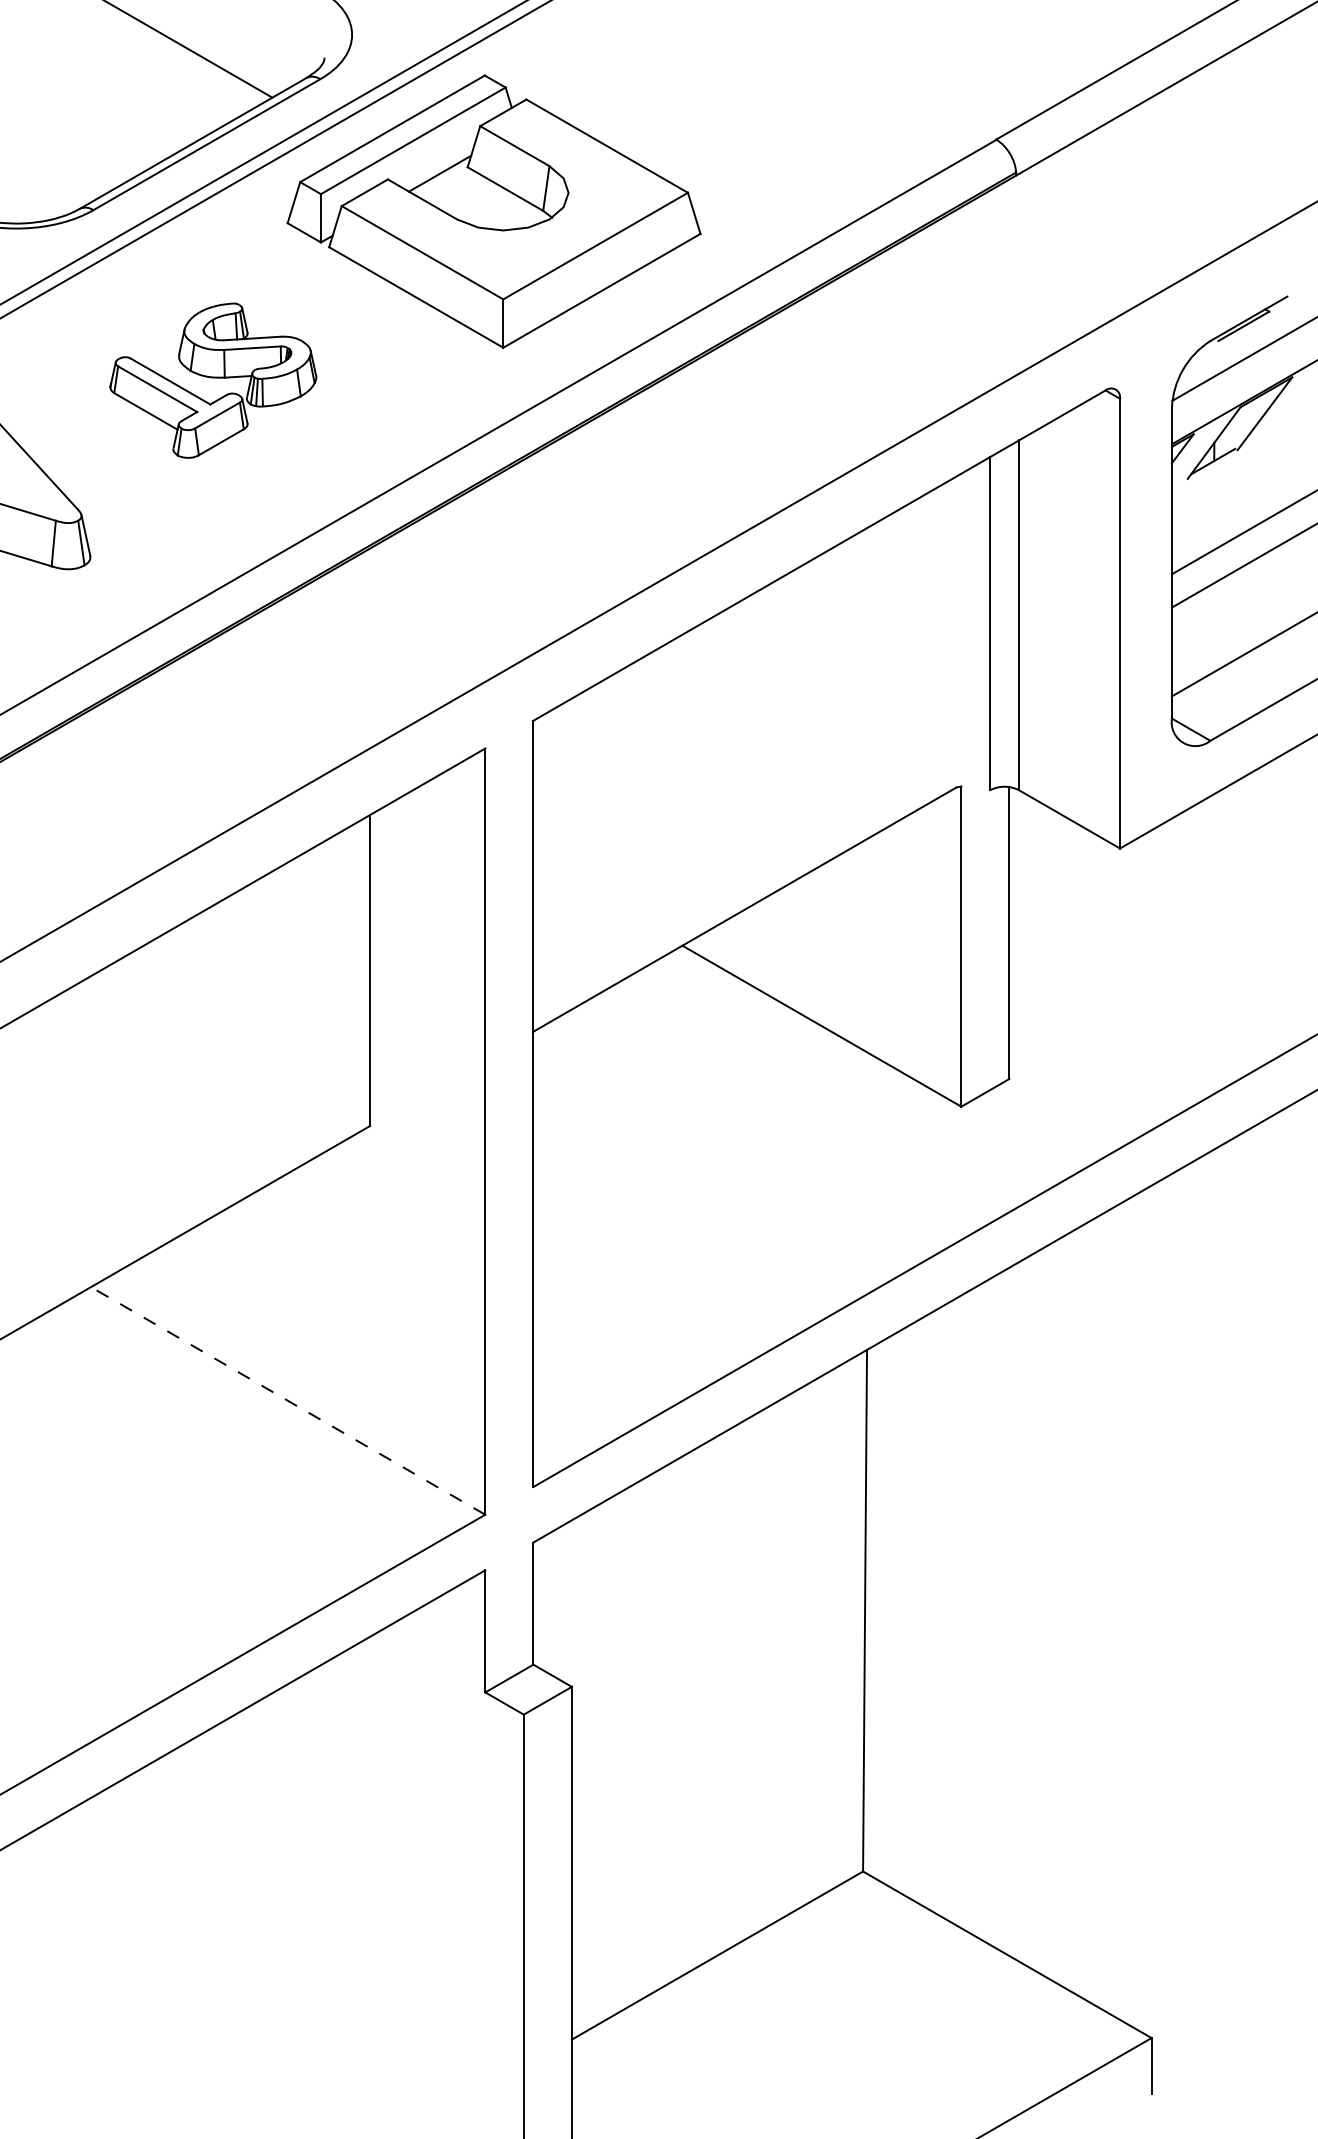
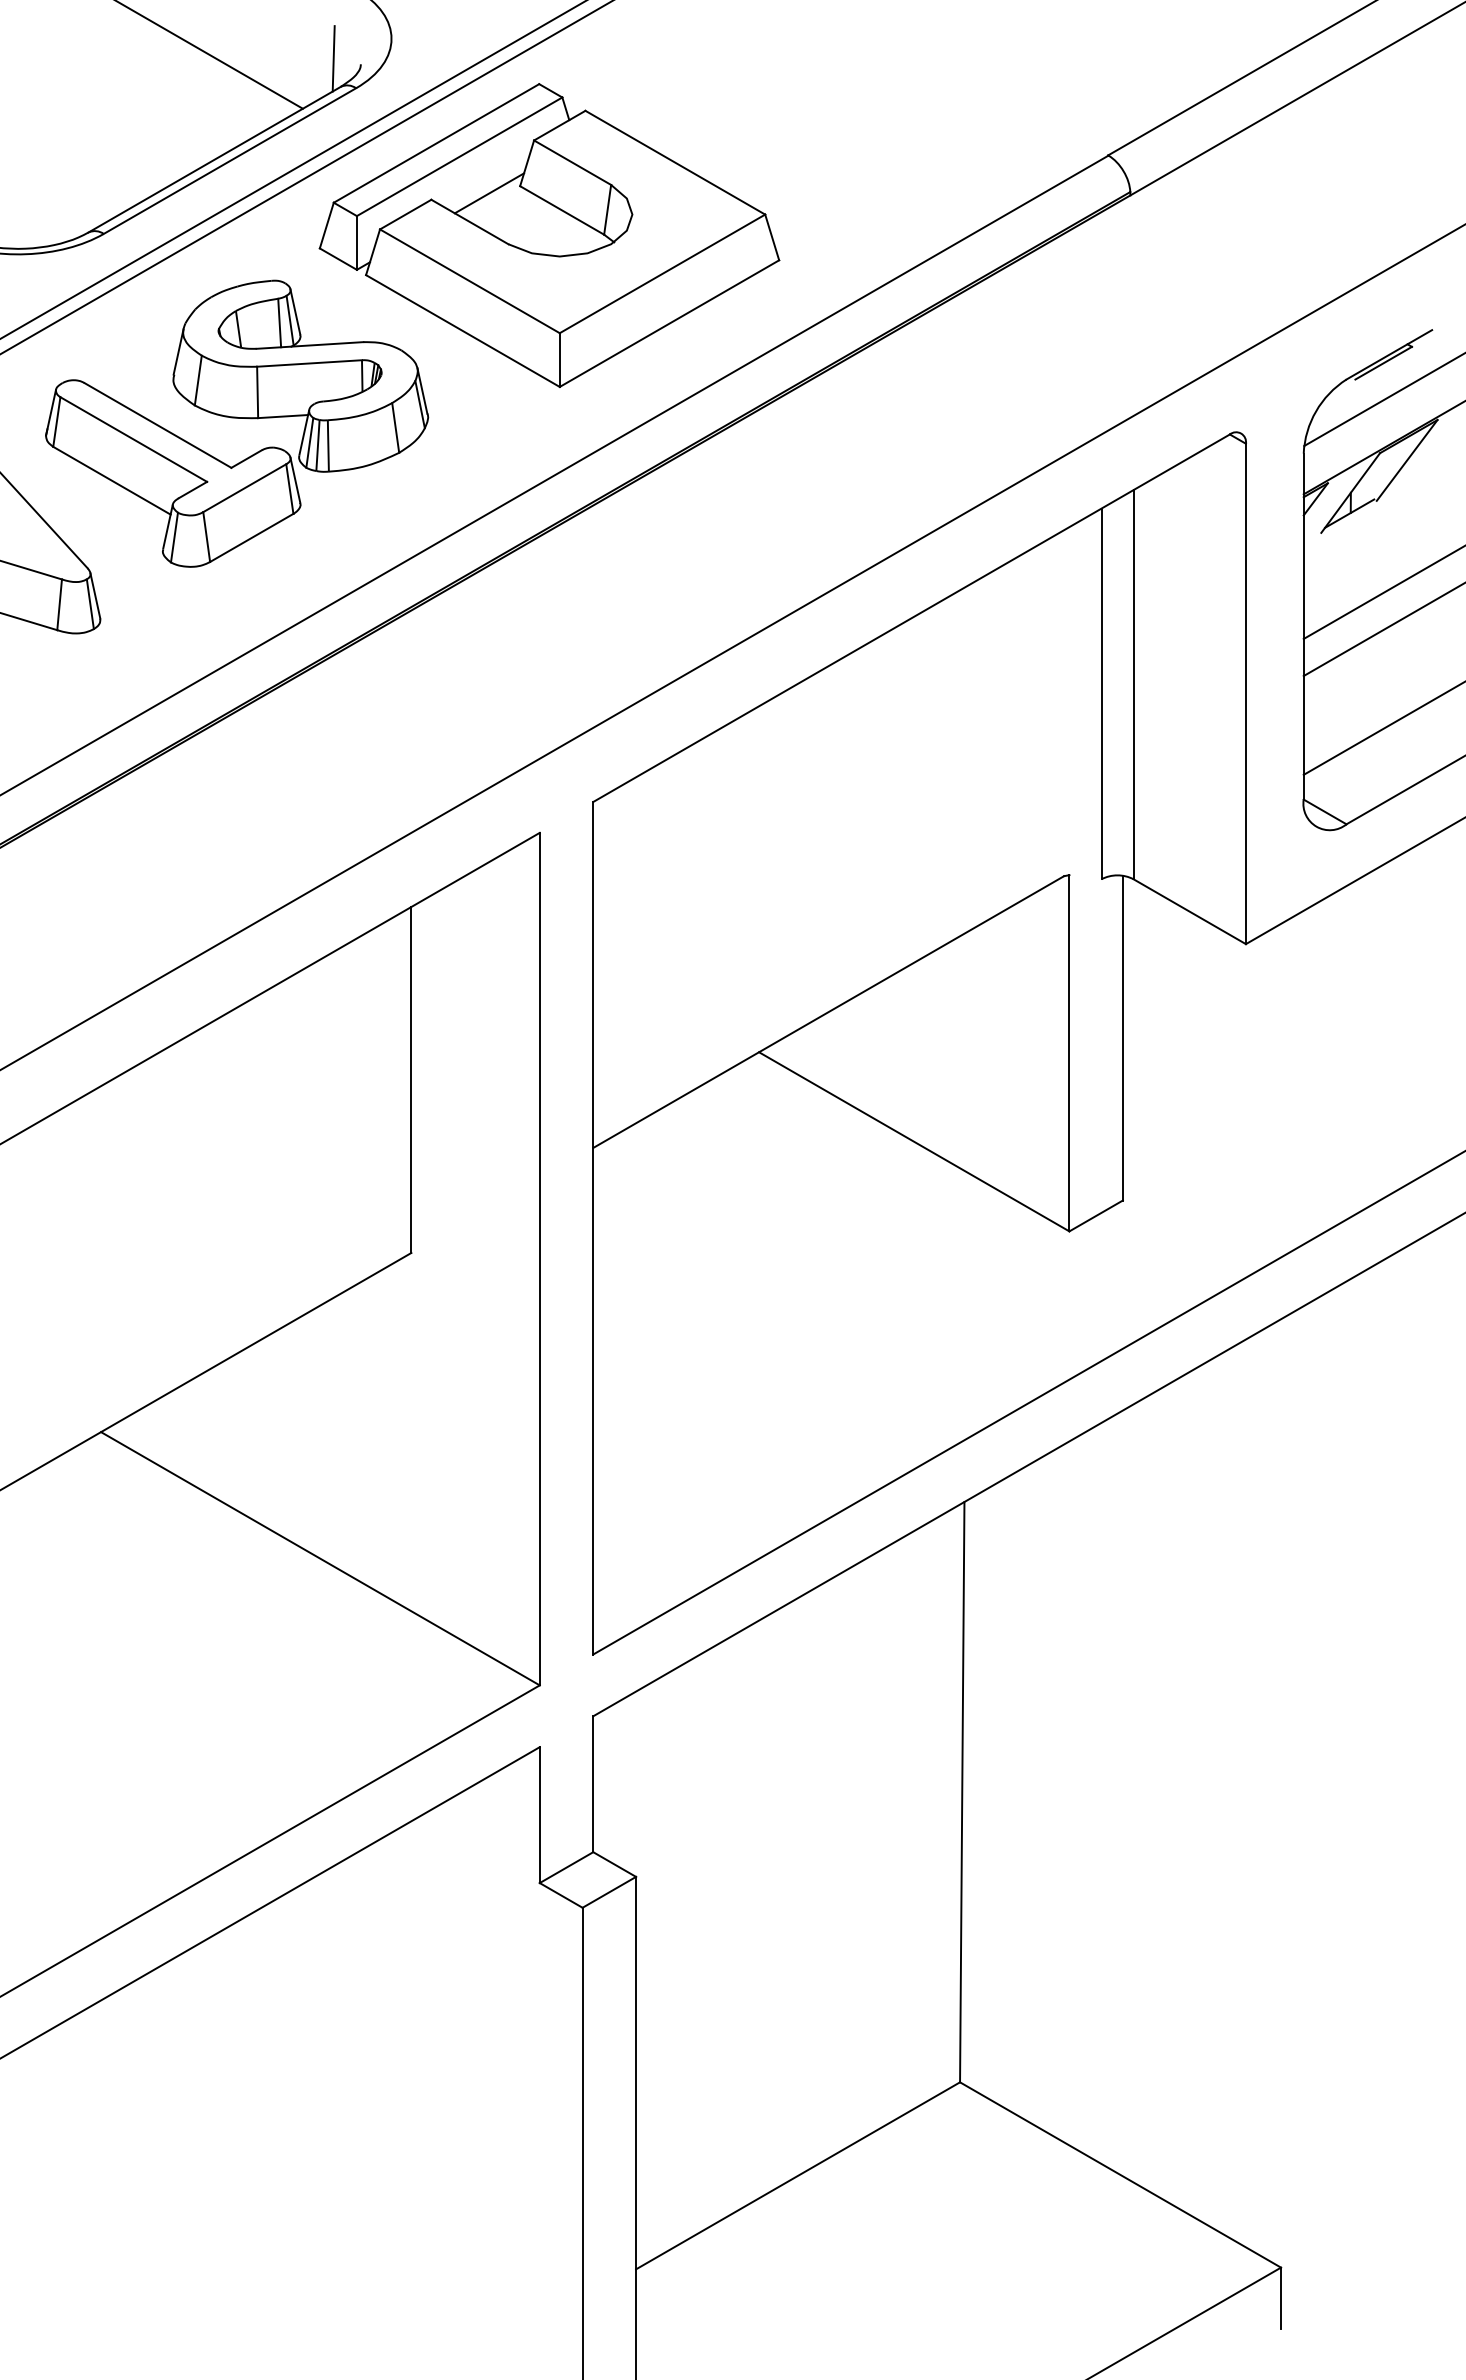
line: (299, 52) -> (333, 58), added
part: (213, 380) -> (237, 423), size x1.67
line: (287, 1400) -> (319, 1558), dashed -> solid

